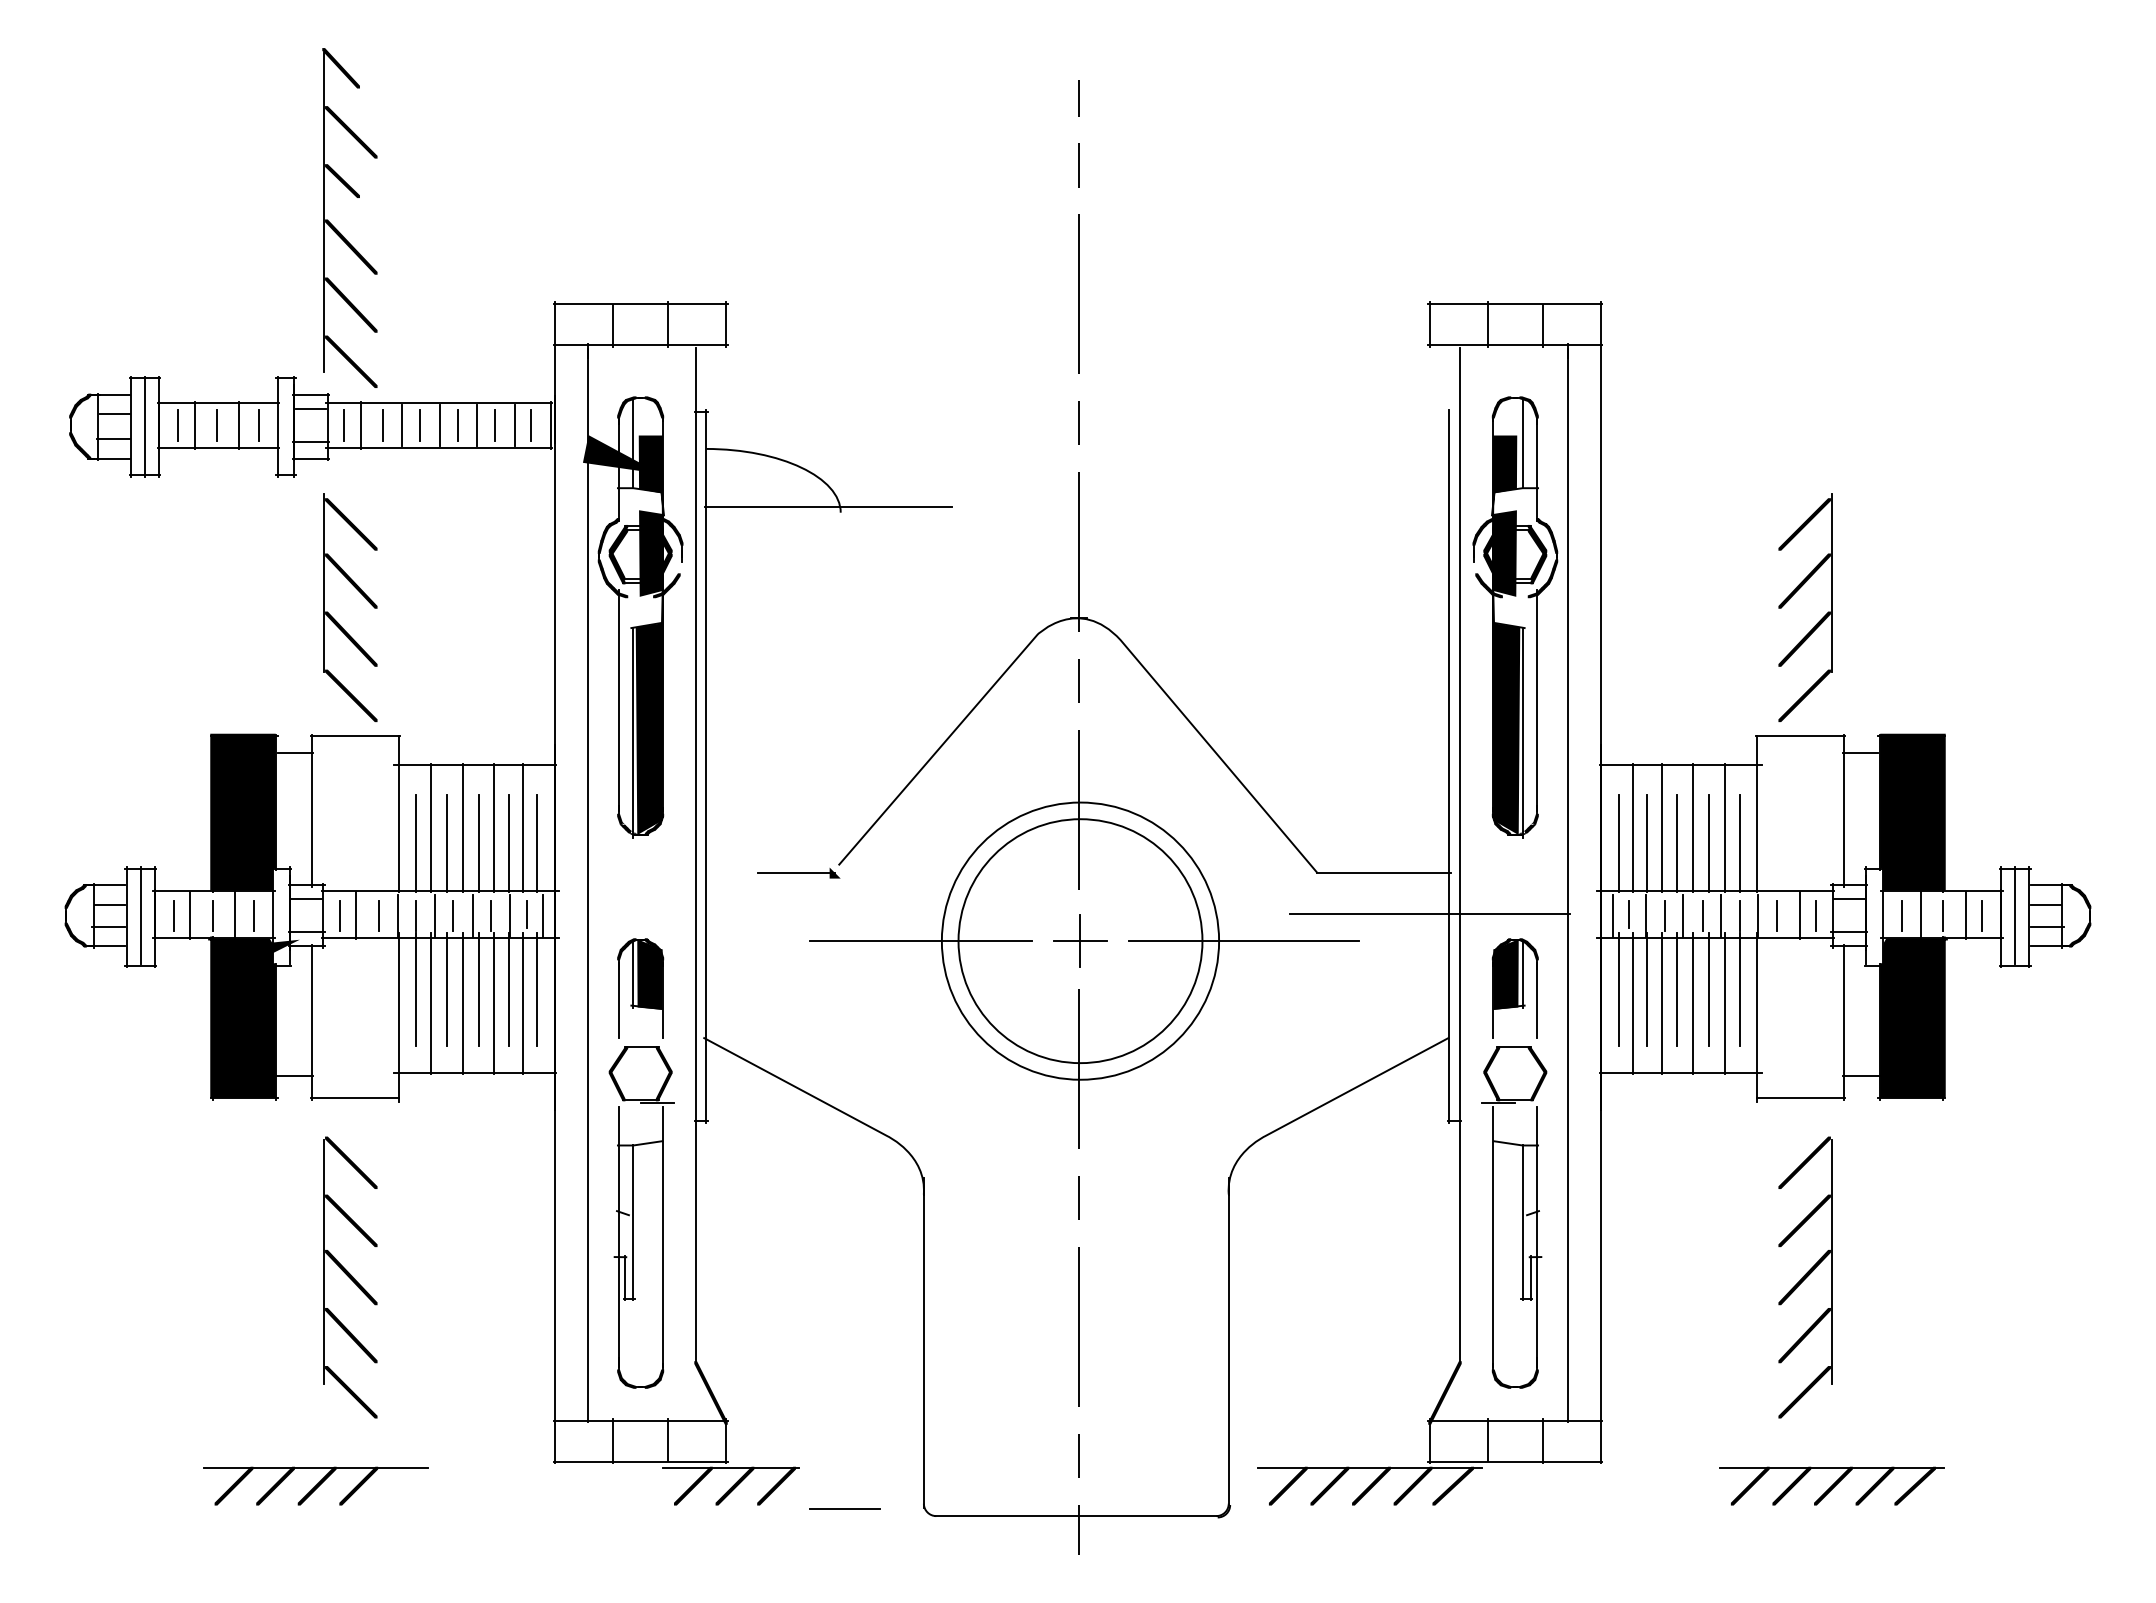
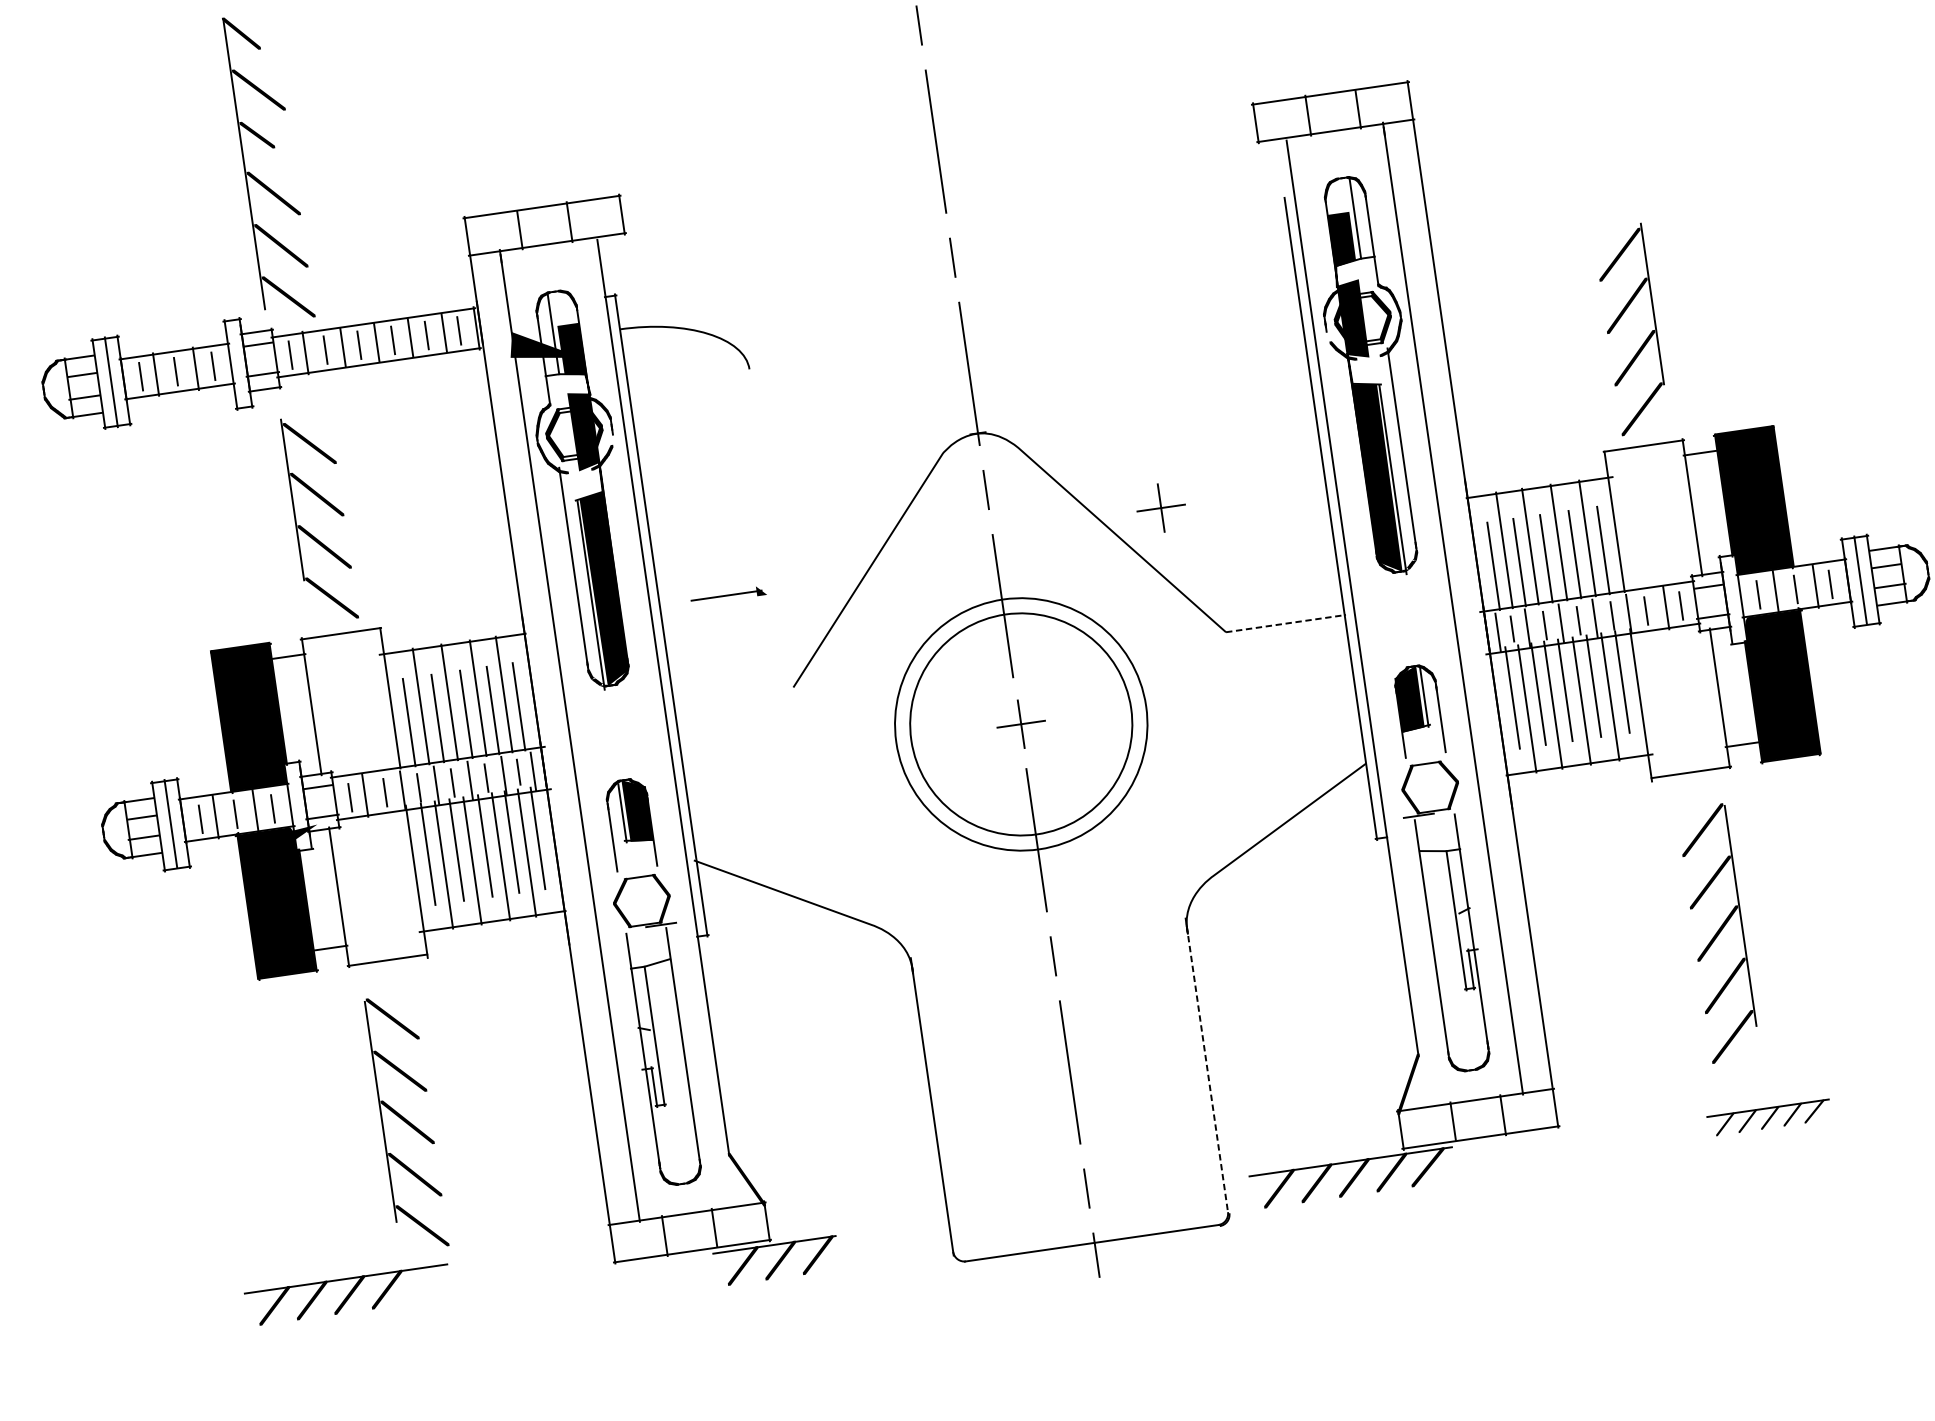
line: (827, 507) -> (736, 366), removed
part: (1266, 727) -> (1161, 507), added
part: (798, 873) -> (728, 595), moved
line: (1384, 873) -> (1286, 623), solid -> dashed
line: (1429, 913) -> (1332, 654), removed
line: (920, 940) -> (876, 744), removed
line: (1244, 940) -> (1169, 702), removed
line: (1228, 1346) -> (1207, 1070), solid -> dashed
part: (315, 1485) -> (348, 1294), moved
part: (1831, 1485) -> (1768, 1117), size x0.6
line: (844, 1509) -> (882, 1267), removed

